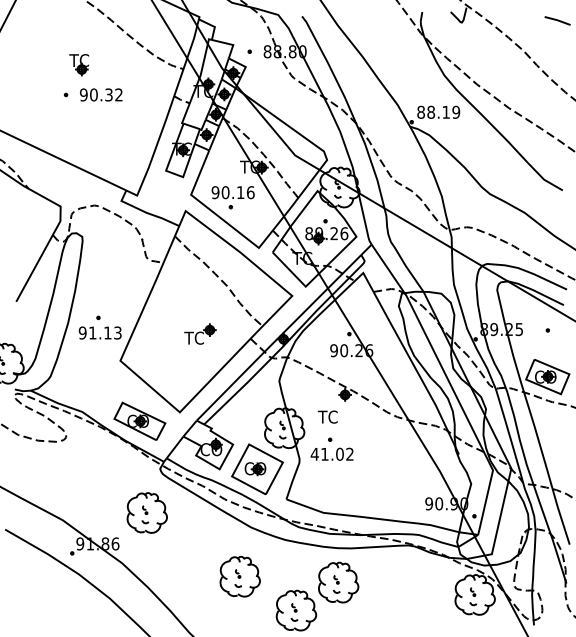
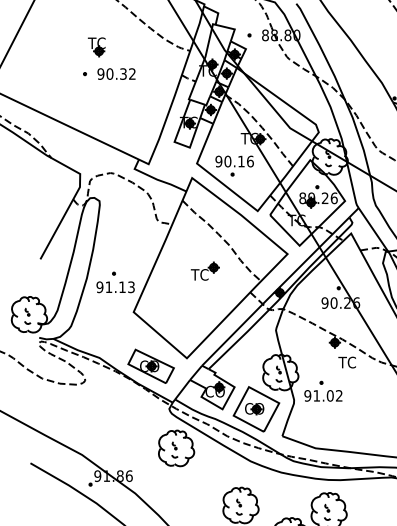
part: (200, 333) -> (205, 270), moved
text: (327, 416) -> (346, 362), moved
text: (314, 453) -> (307, 395), 41.02 -> 91.02
part: (146, 512) -> (175, 447), moved

